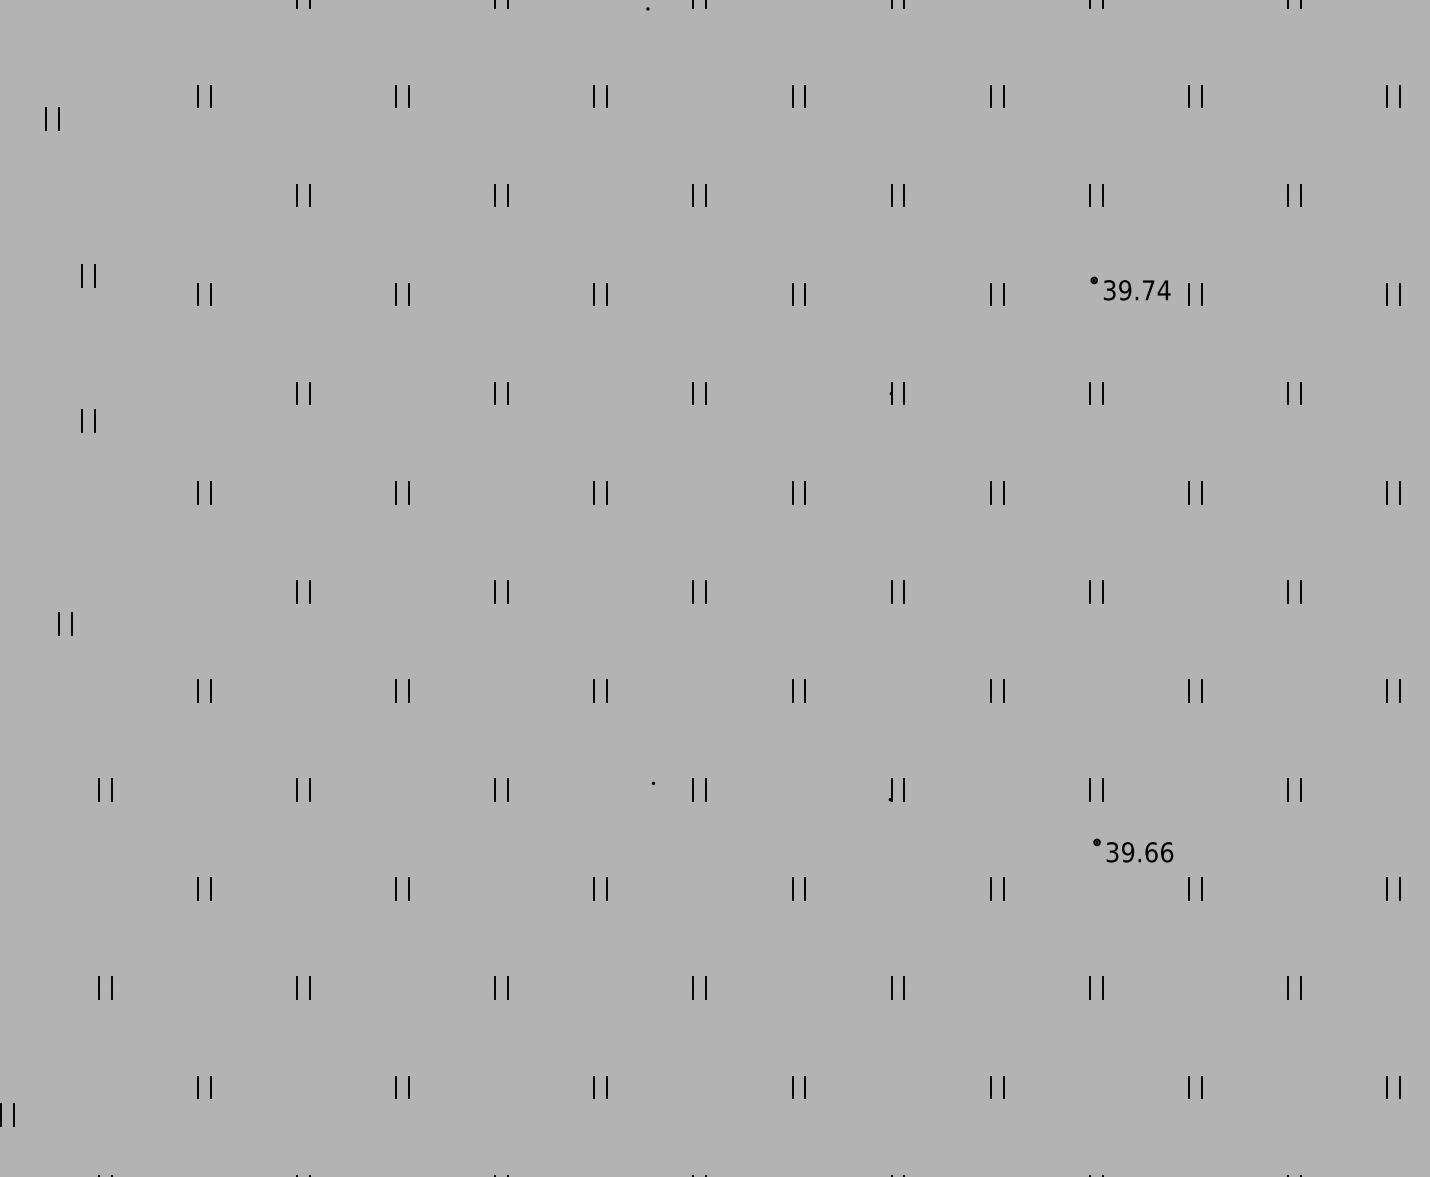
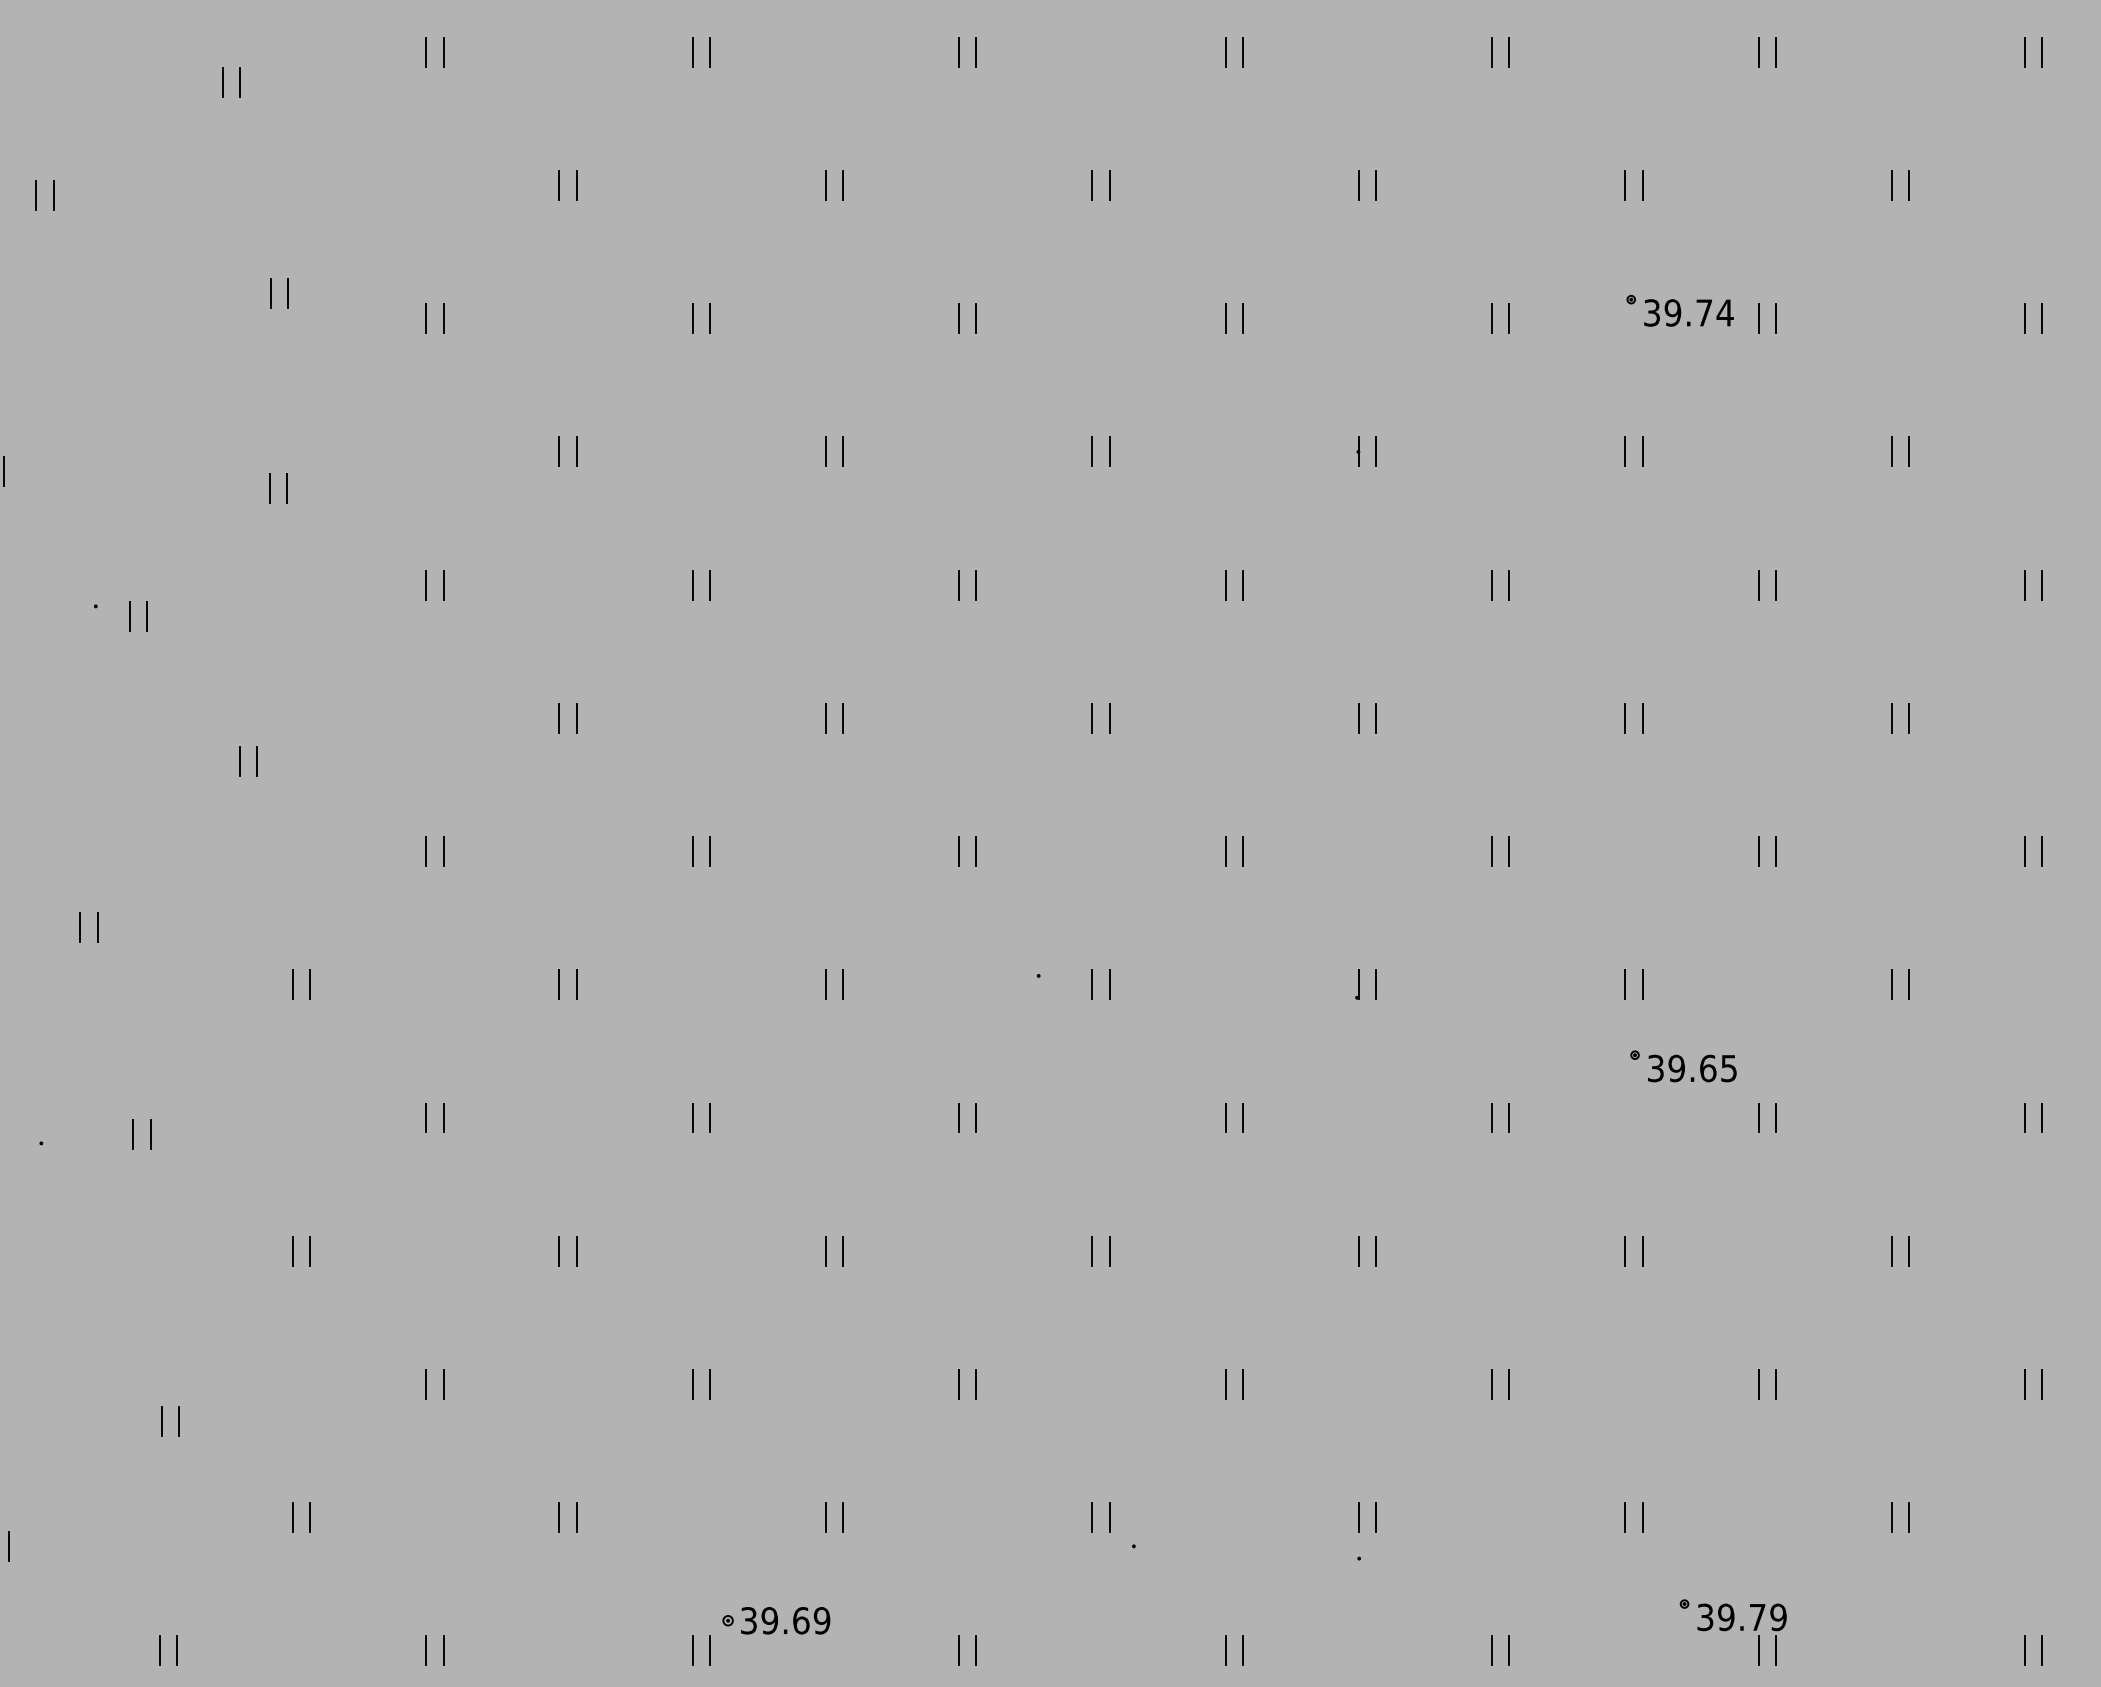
text: (1167, 852) -> (1729, 1068), 39.66 -> 39.65

